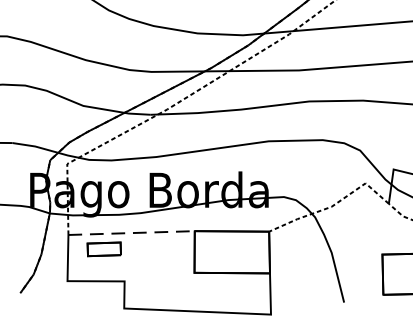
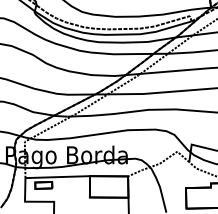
line: (133, 233) -> (58, 177), dashed -> solid

